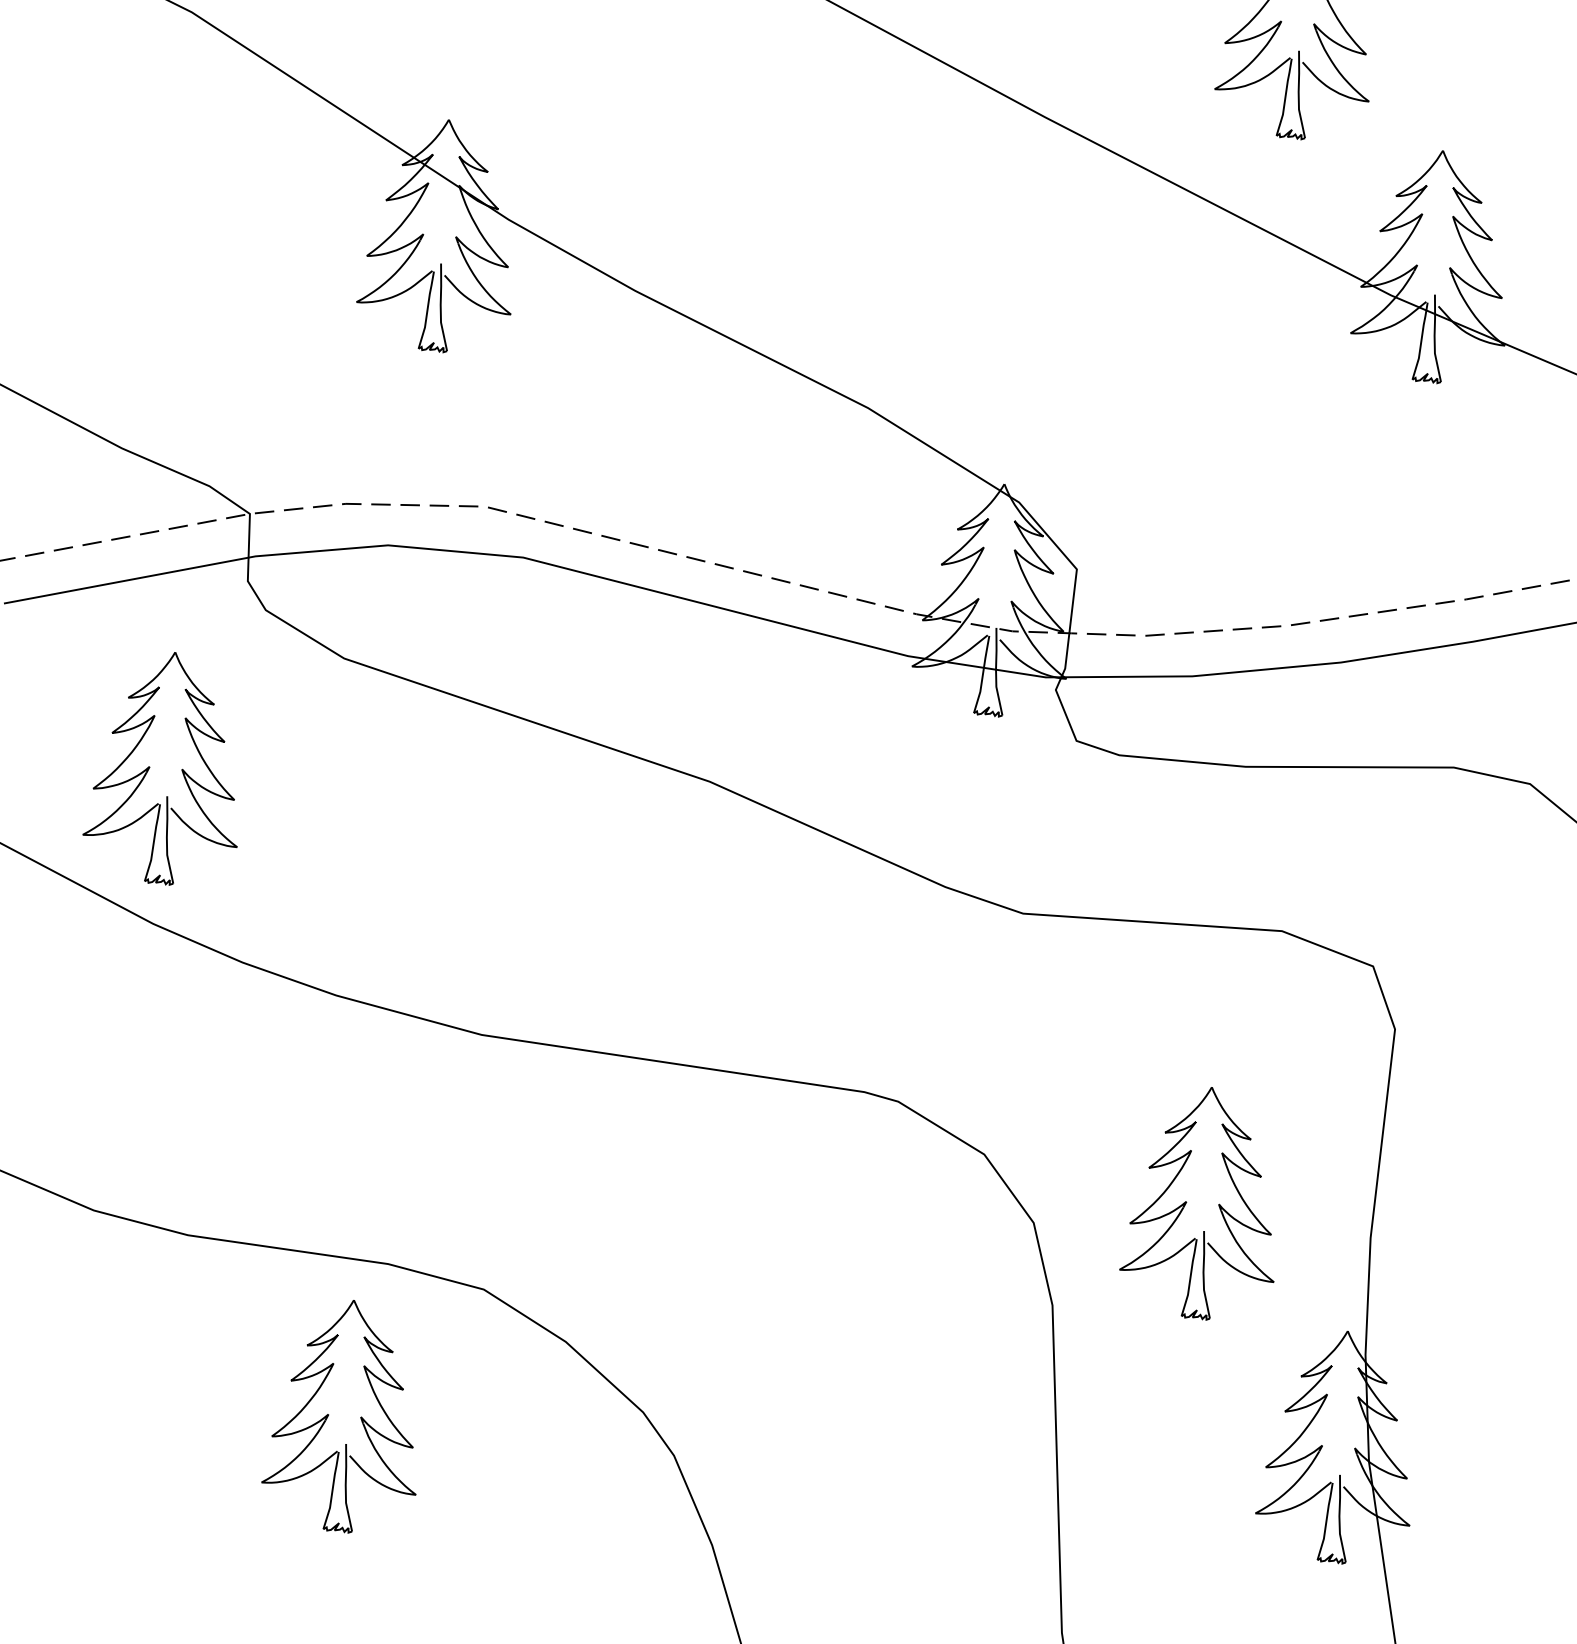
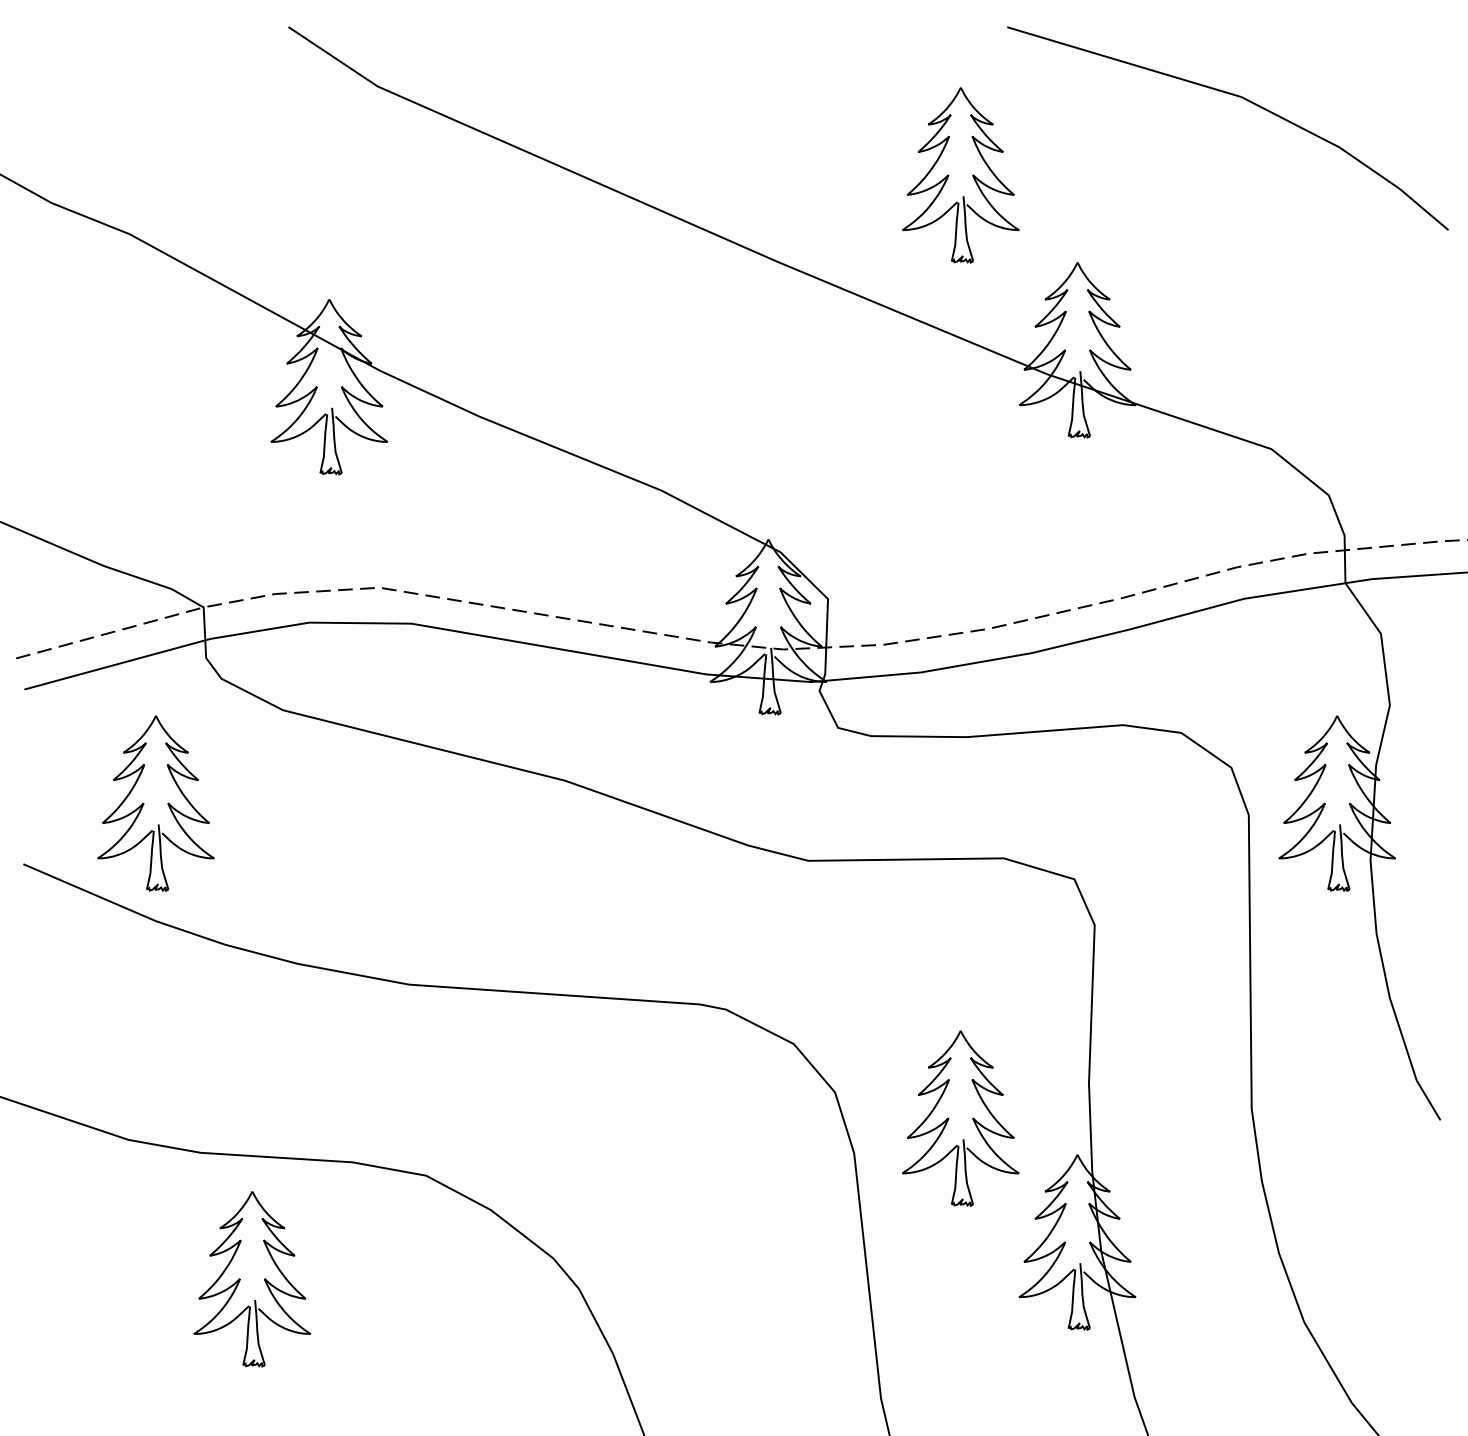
part: (1202, 1203) -> (960, 1118), moved
part: (328, 1415) -> (240, 1279), moved

